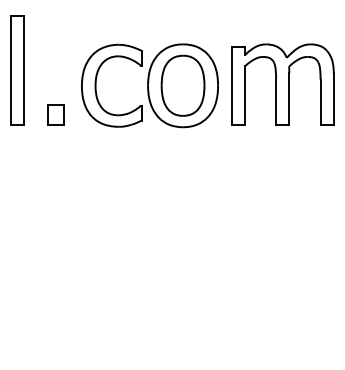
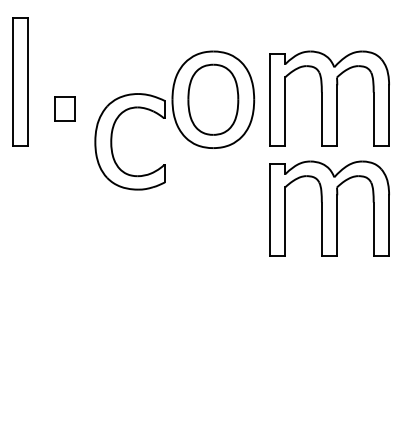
part: (96, 85) -> (112, 141), moved
part: (55, 114) -> (64, 108), moved
part: (282, 178) -> (329, 208), added

